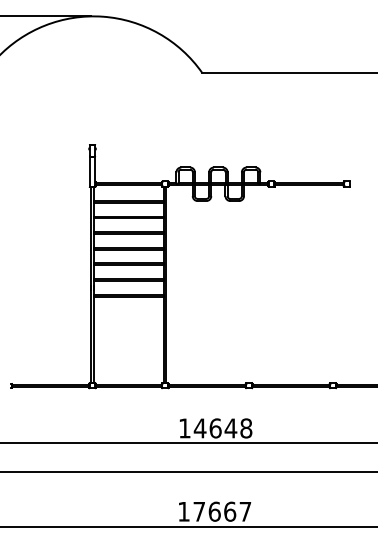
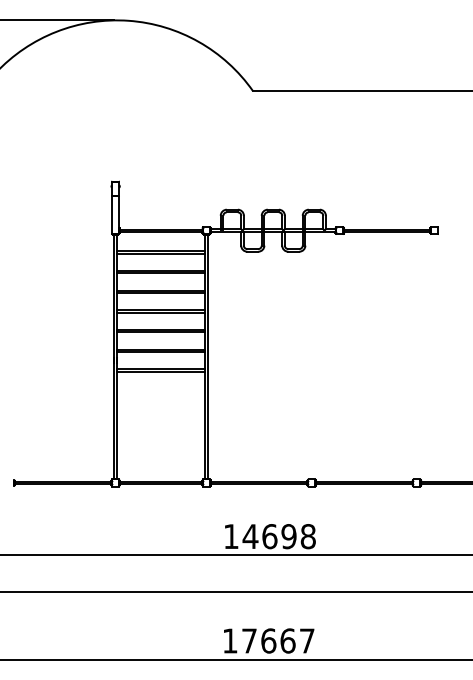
text: (230, 428) -> (288, 536), 14648 -> 14698

